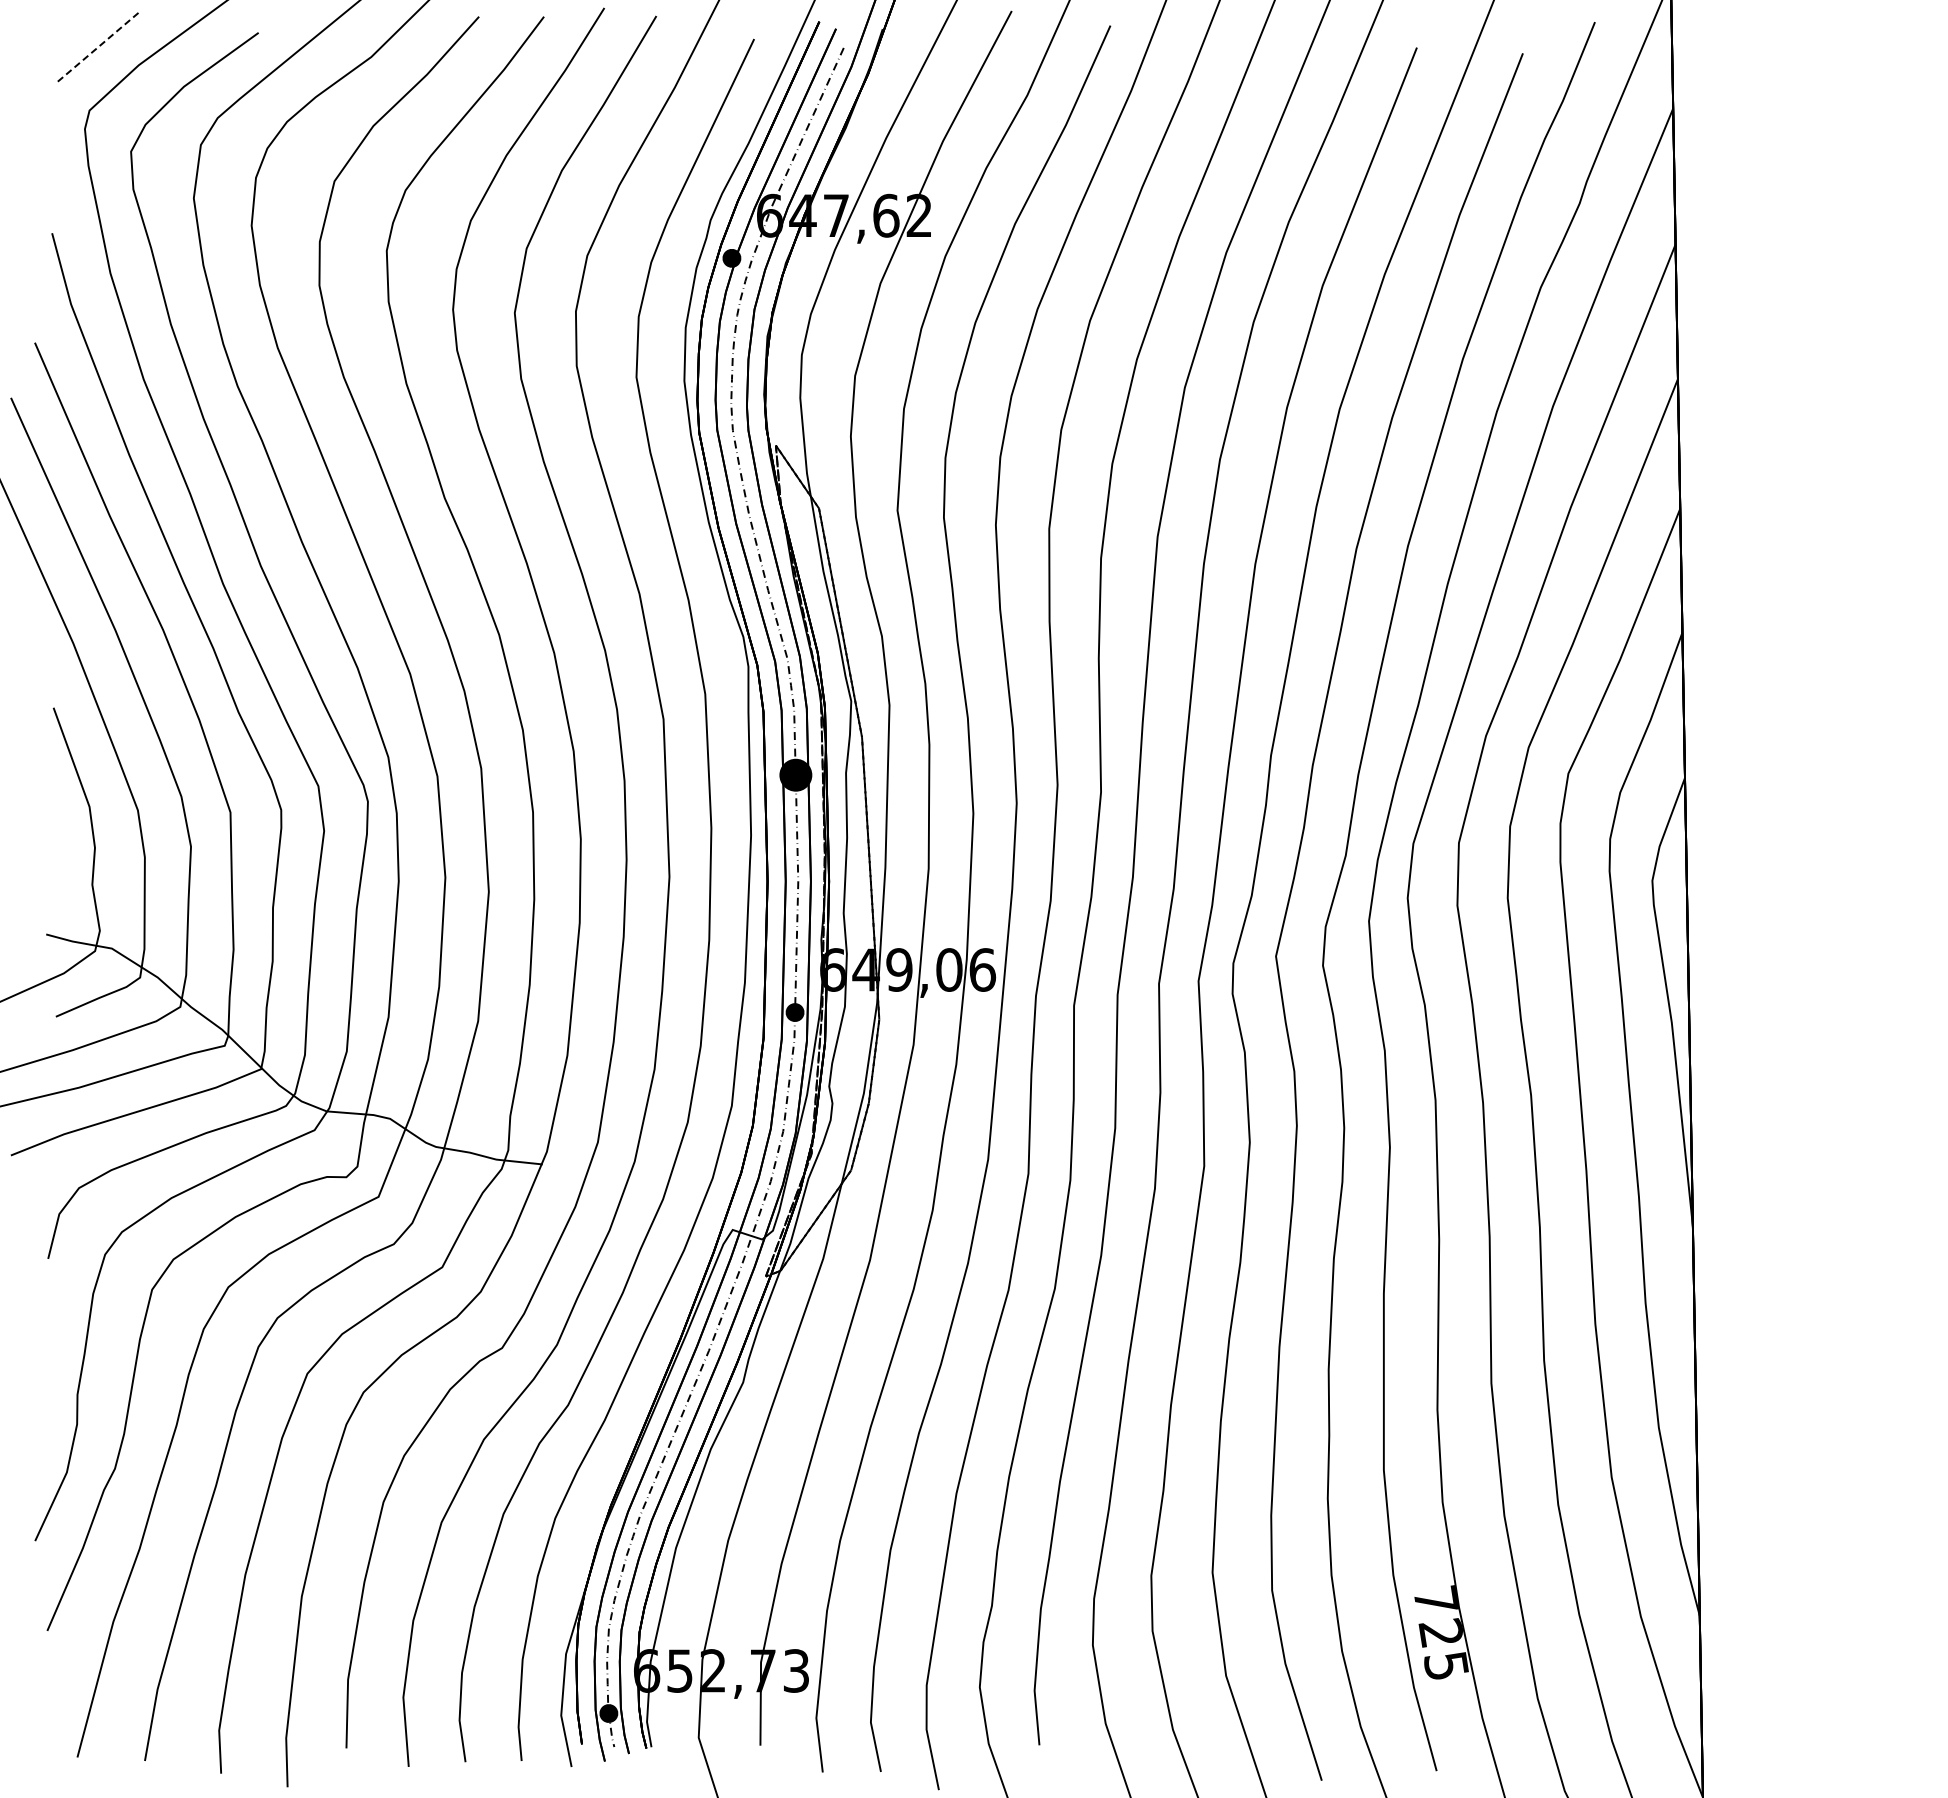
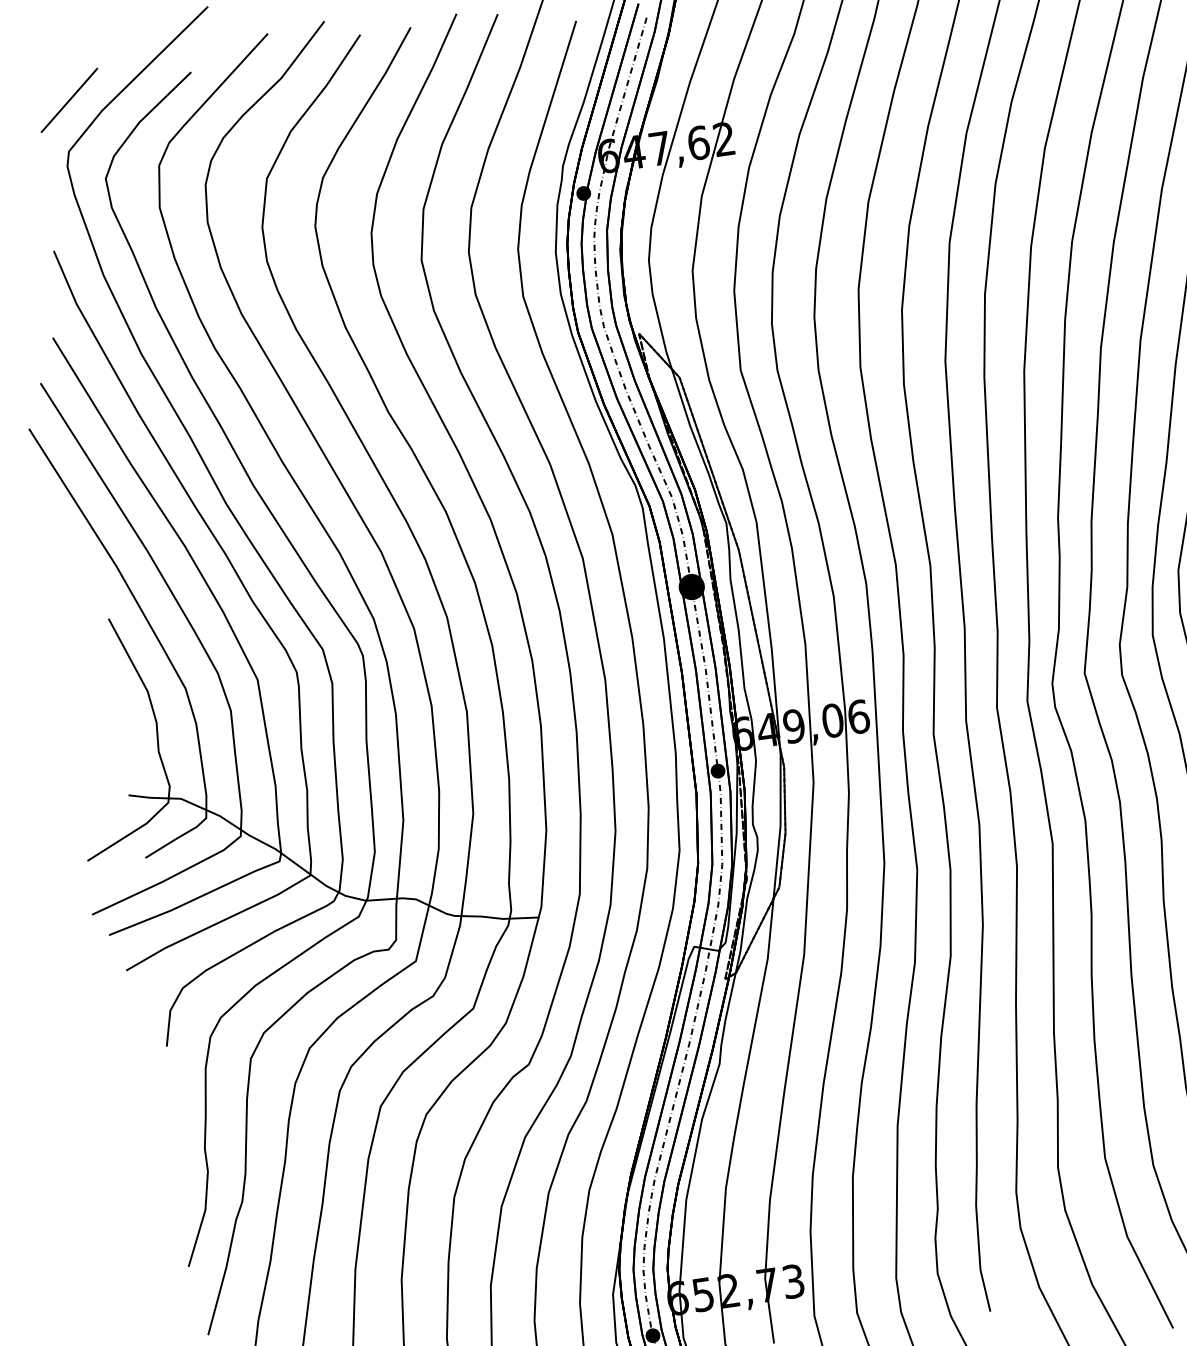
line: (99, 46) -> (69, 100), dashed -> solid

